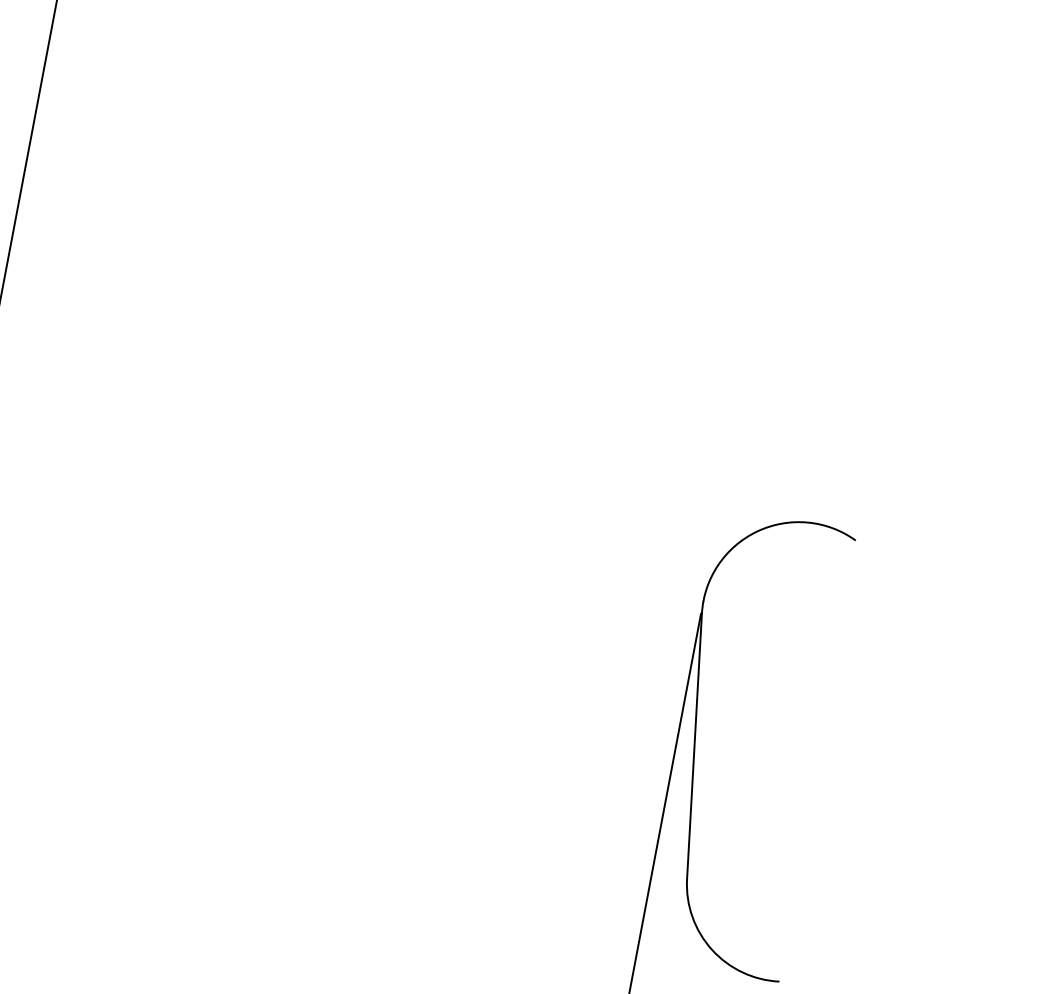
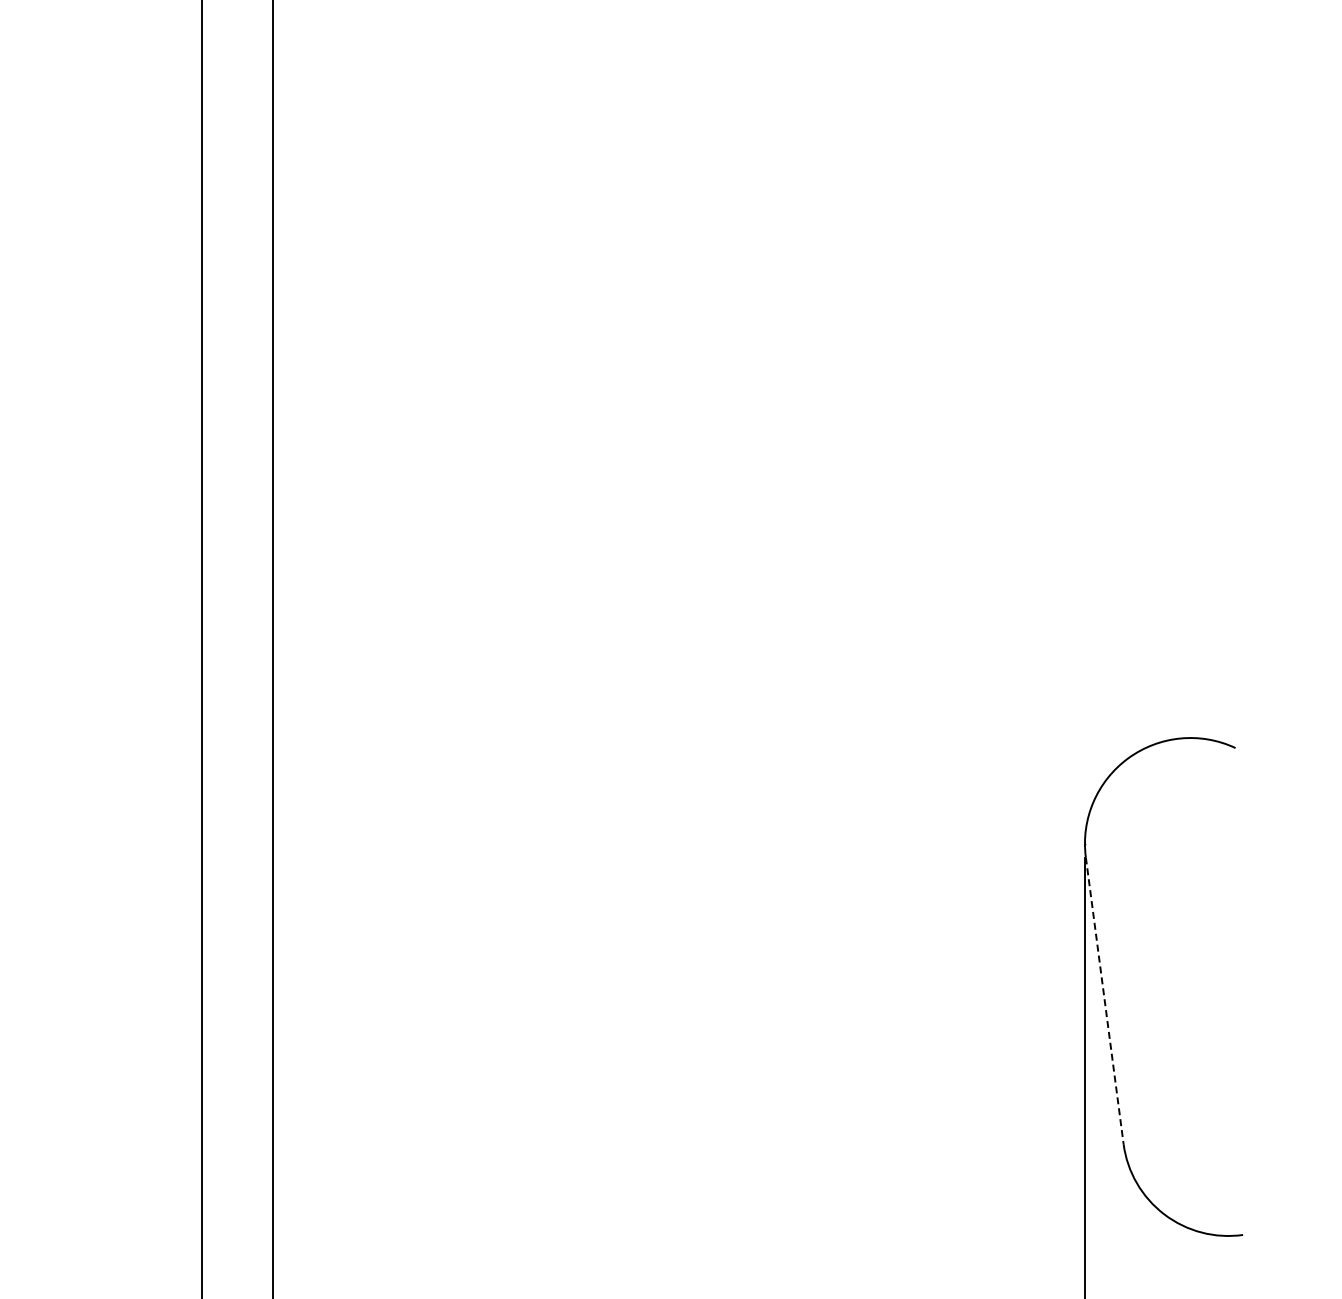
line: (694, 746) -> (1104, 1000), solid -> dashed

